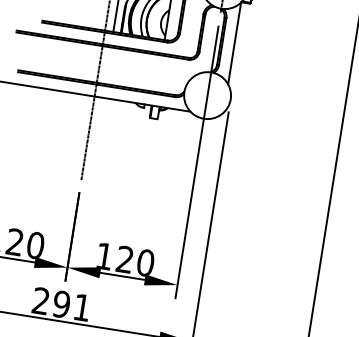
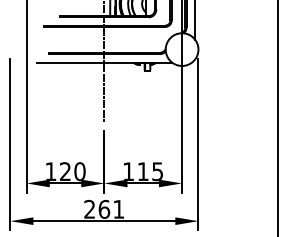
text: (135, 261) -> (150, 171), 120 -> 115
text: (62, 303) -> (104, 208), 291 -> 261

